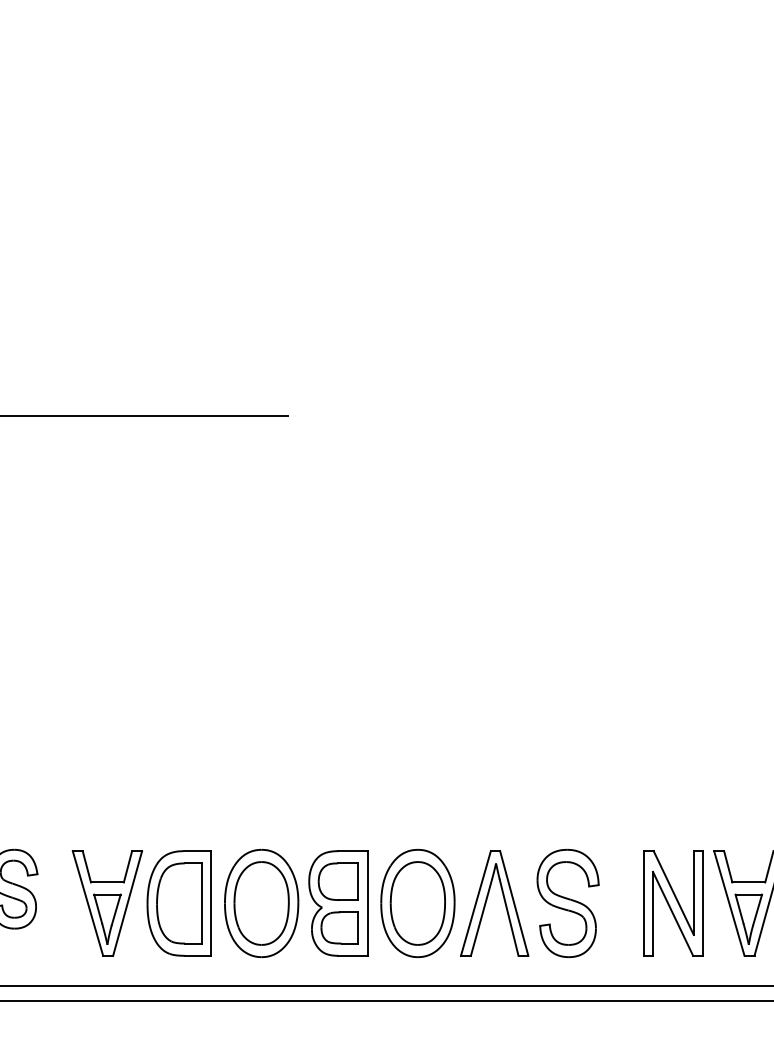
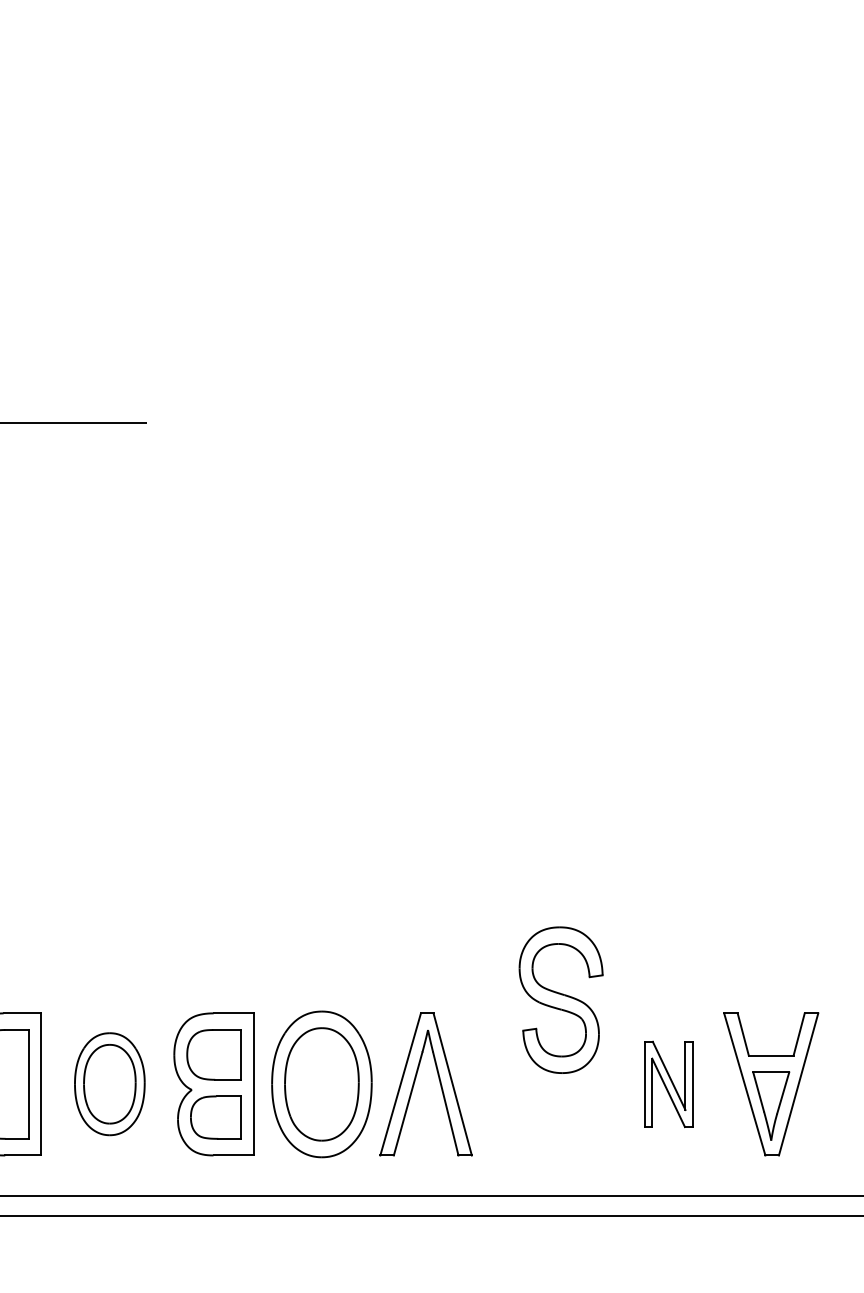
part: (261, 902) -> (109, 1083), size x0.7
part: (567, 902) -> (560, 998), moved
part: (673, 903) -> (668, 1084), size x0.6

